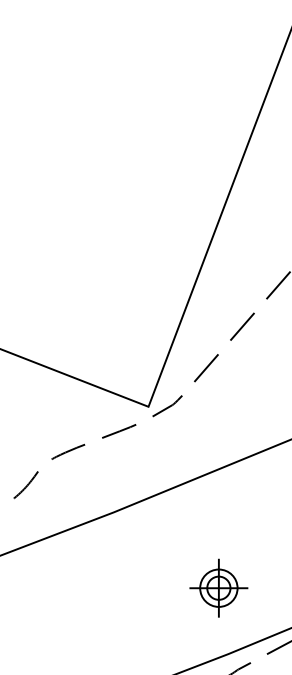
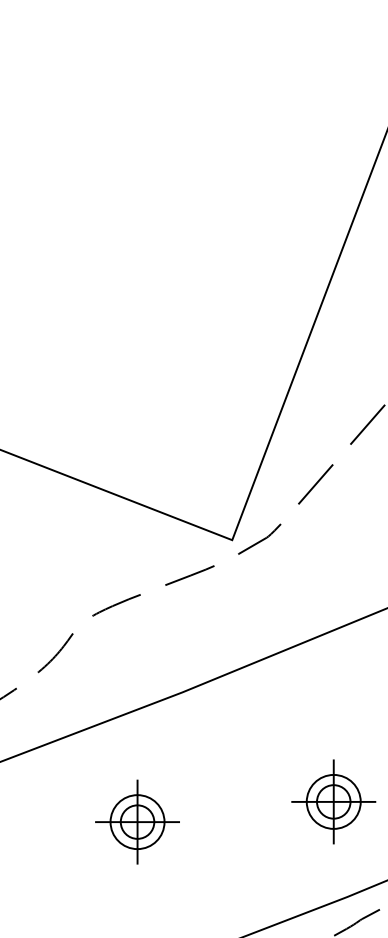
part: (82, 601) -> (136, 821), added

